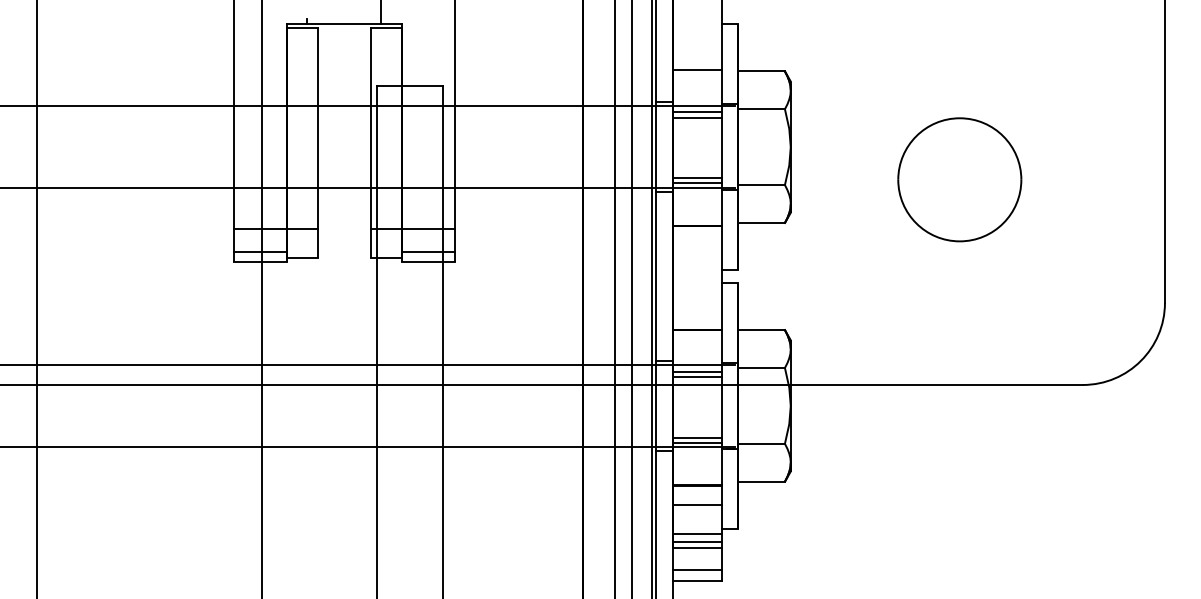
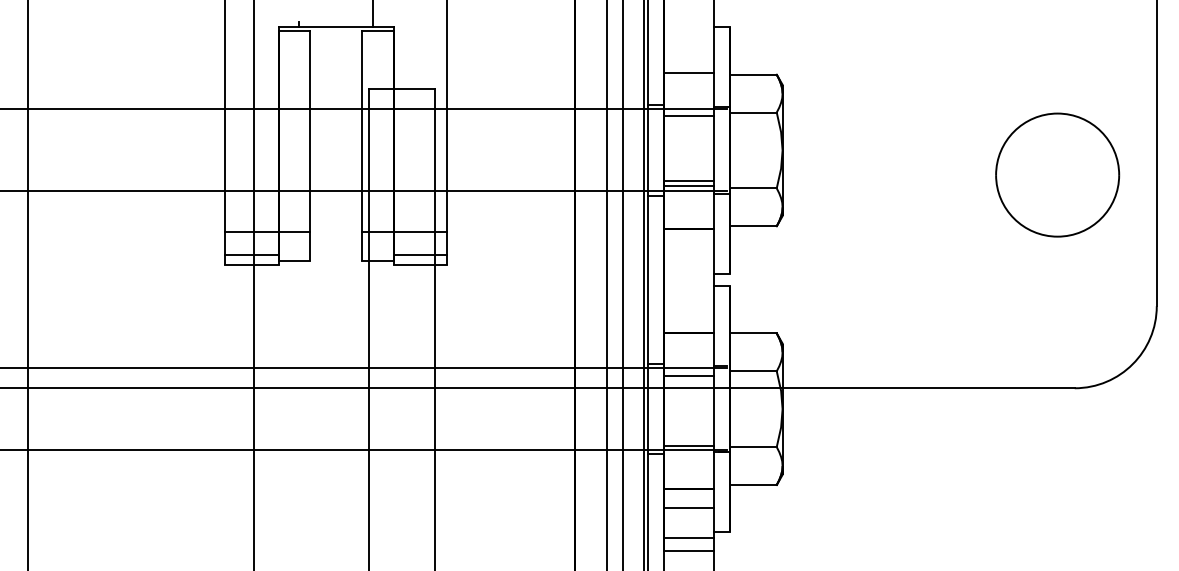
line: (696, 117) -> (688, 120), removed
part: (959, 179) -> (1057, 174), moved
line: (696, 377) -> (688, 380), removed
line: (696, 437) -> (688, 440), removed
line: (696, 542) -> (688, 545), removed

